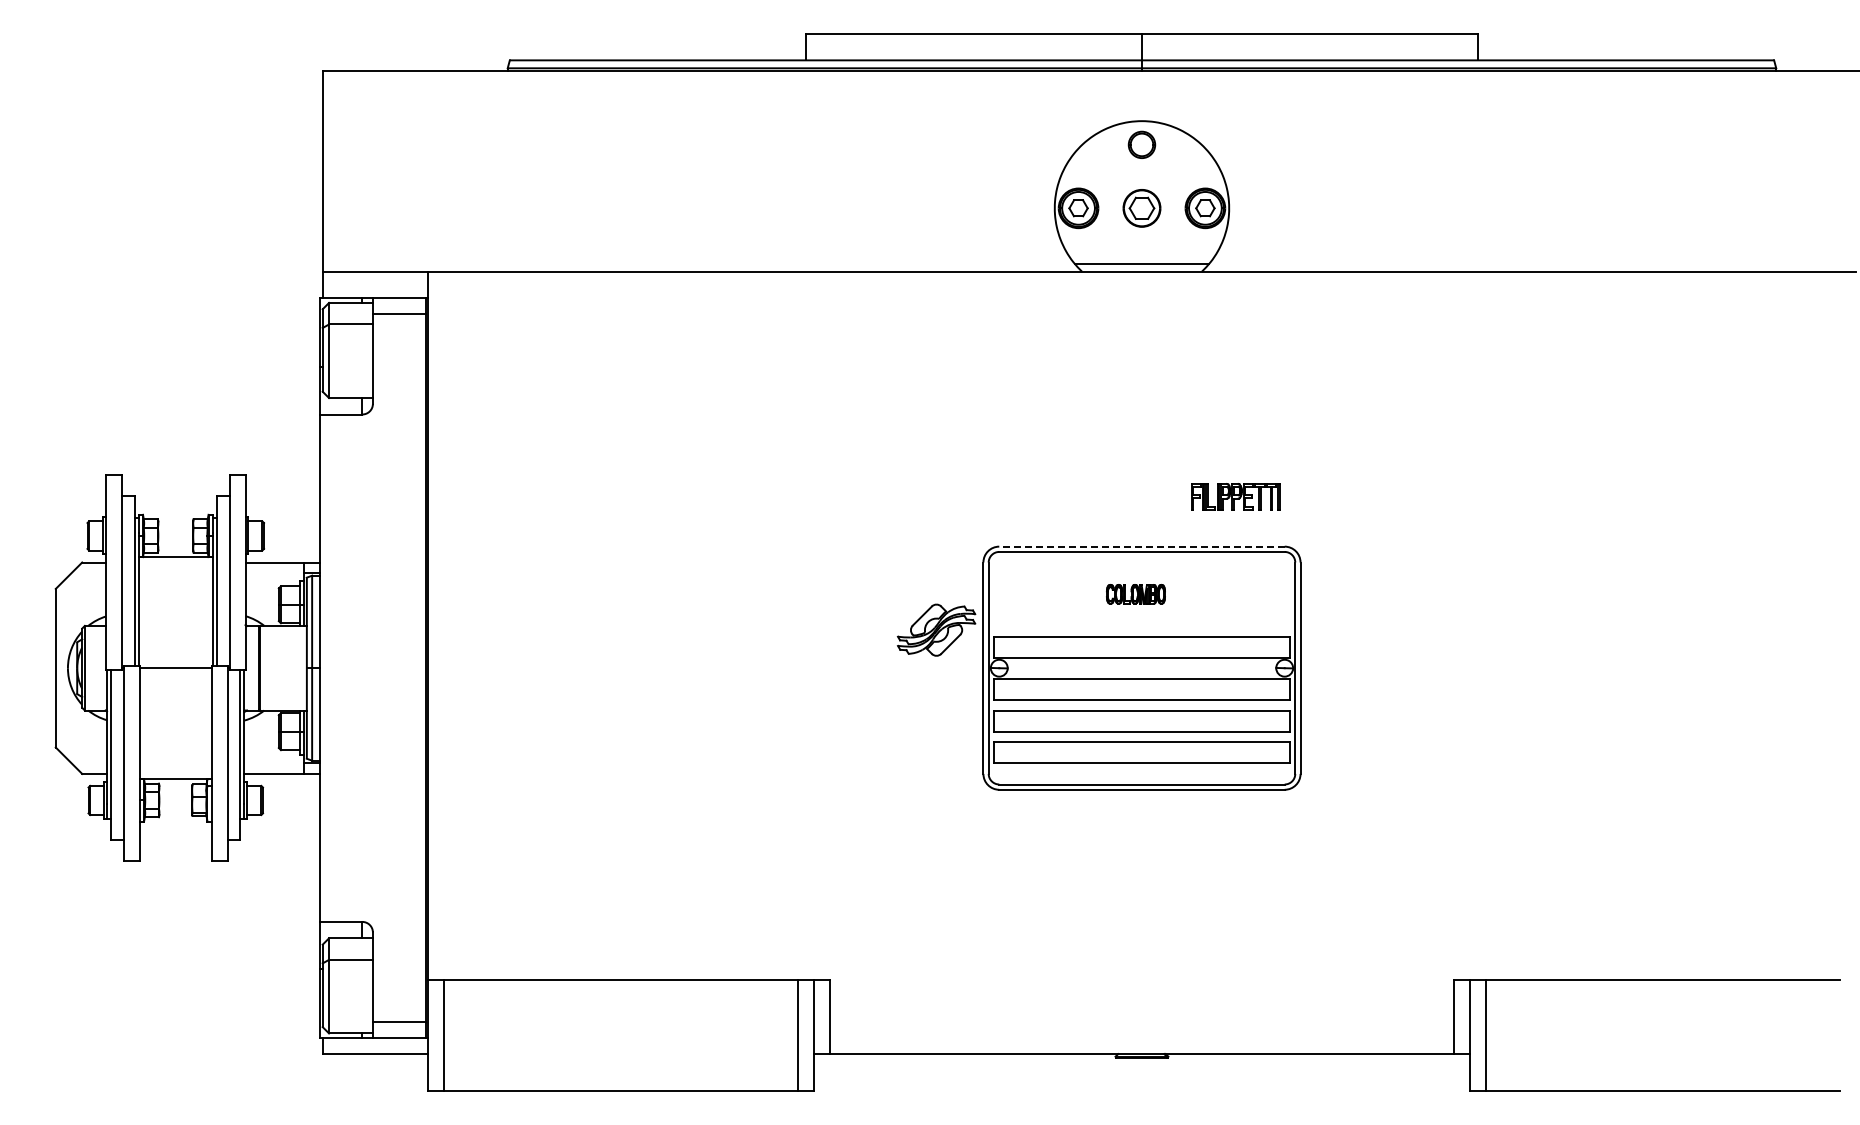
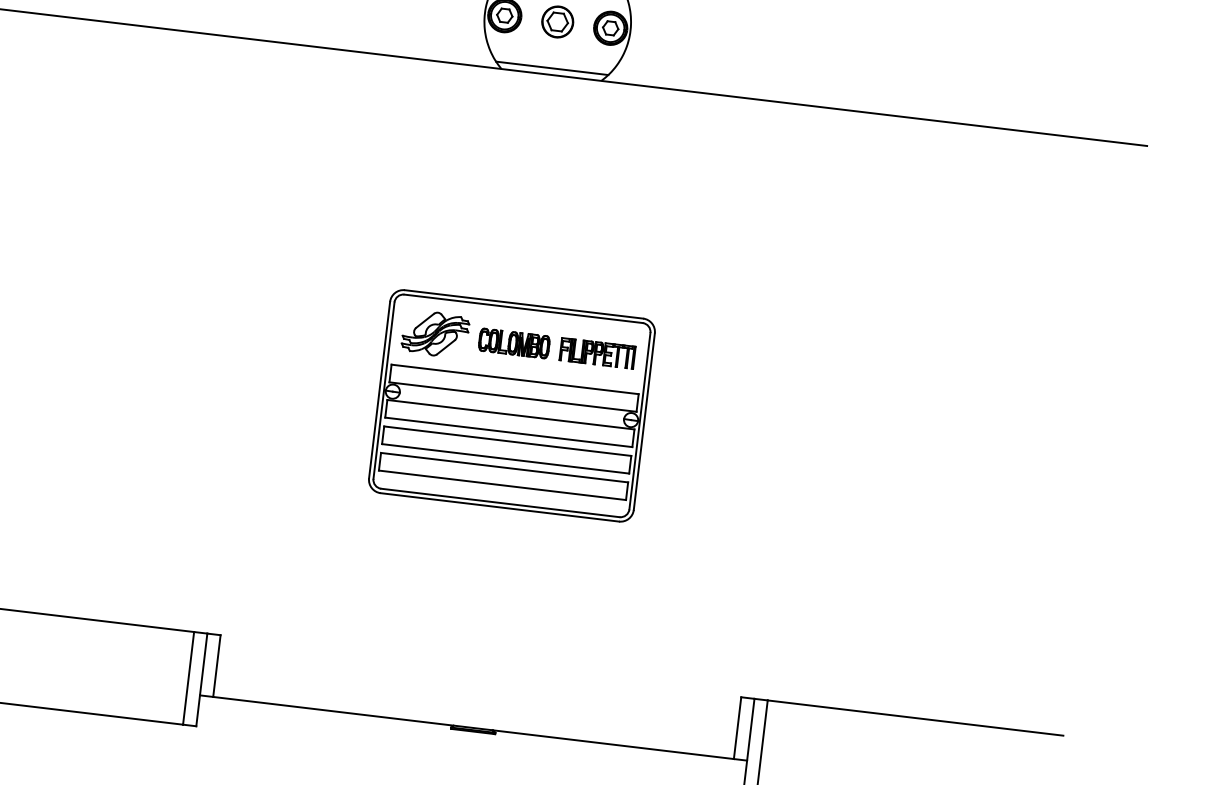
part: (1235, 496) -> (597, 352), moved
line: (1141, 546) -> (523, 304), dashed -> solid
part: (1135, 594) -> (513, 343), size x1.43
part: (936, 629) -> (435, 333), moved

